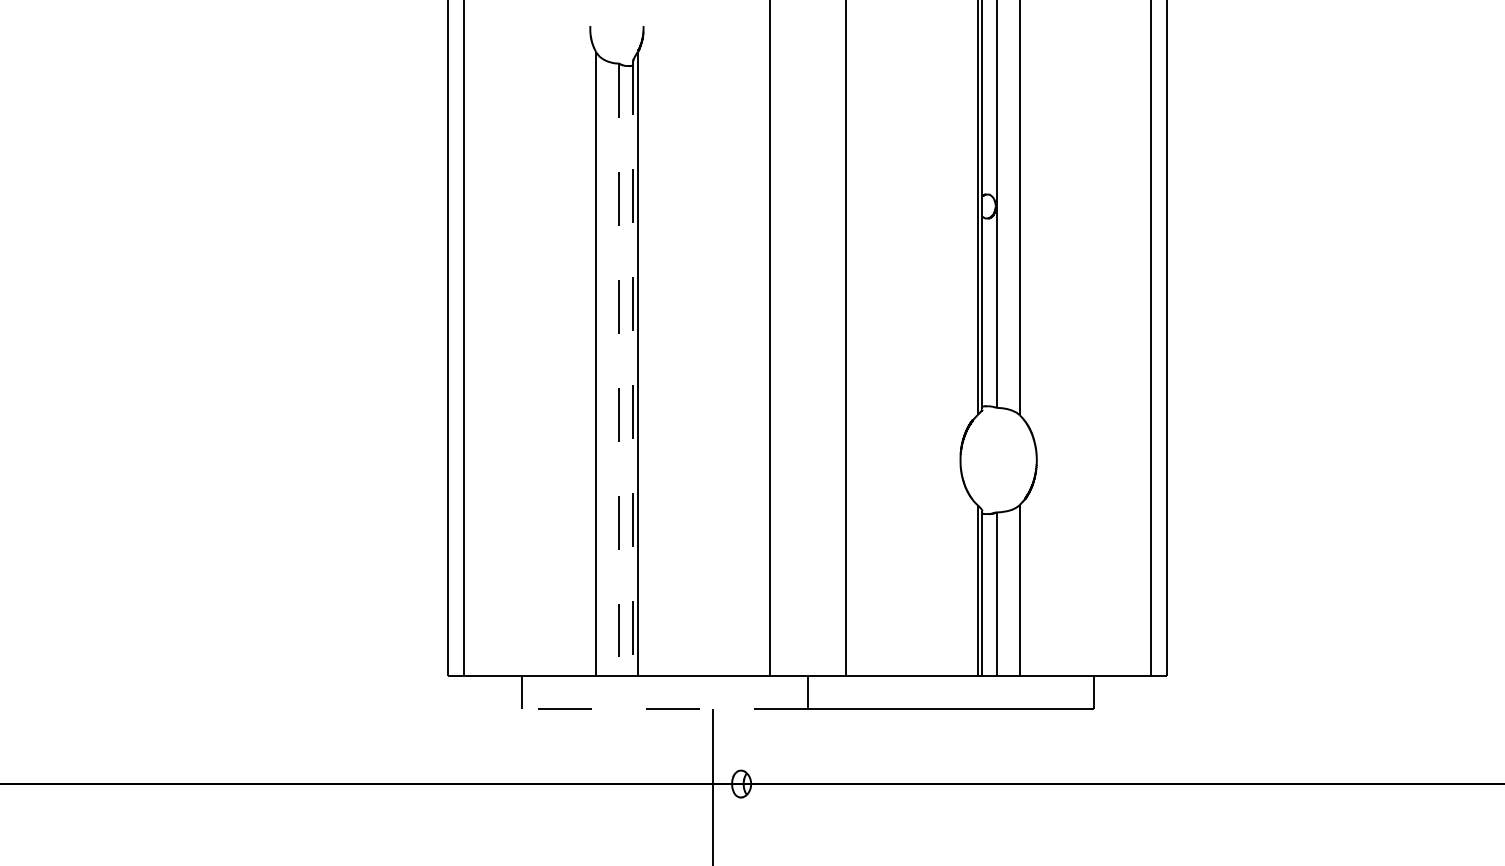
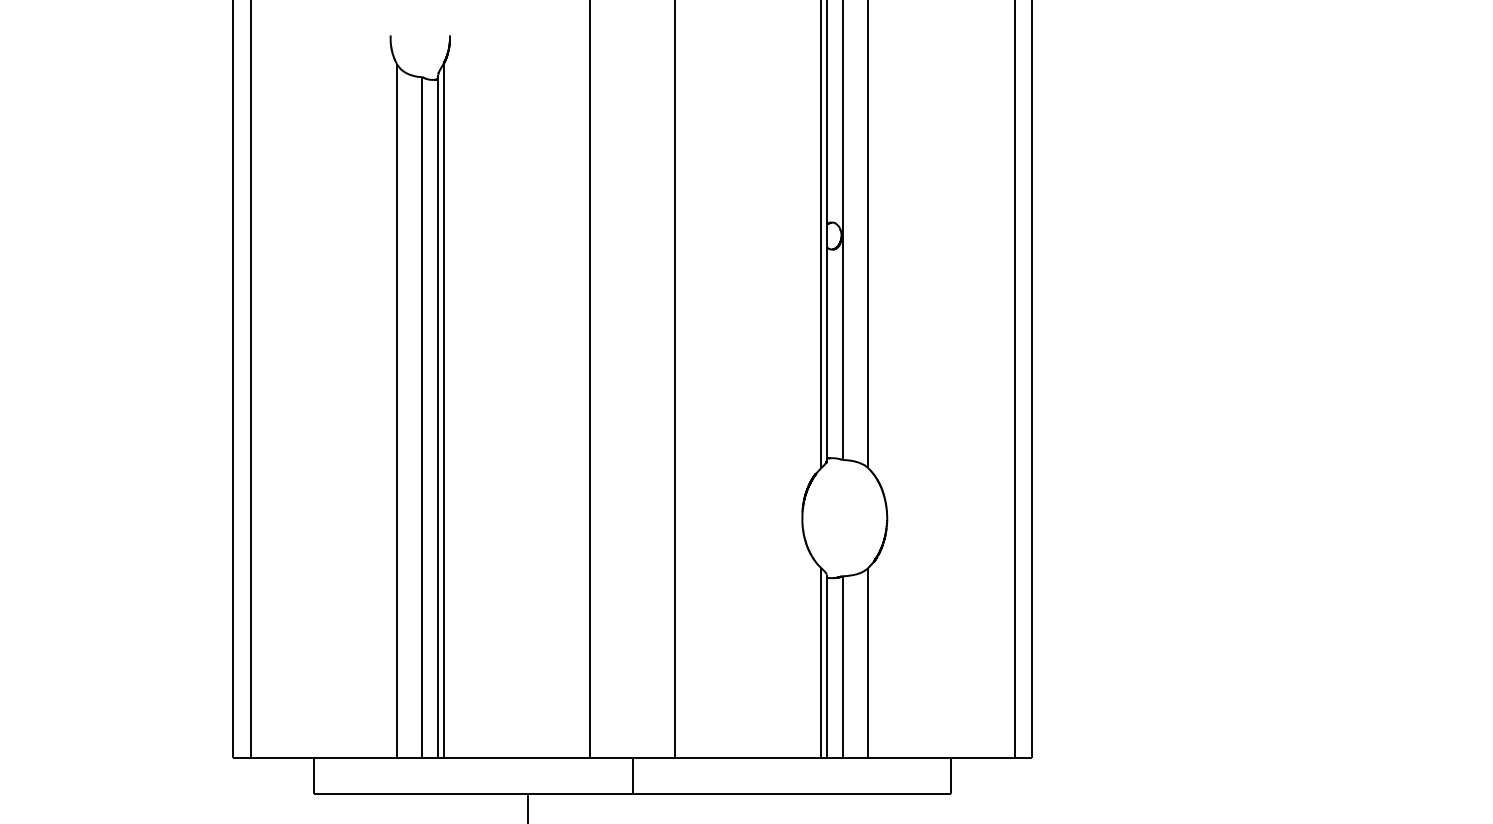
line: (633, 369) -> (438, 417), dashed -> solid
line: (618, 370) -> (422, 418), dashed -> solid
line: (664, 708) -> (473, 794), dashed -> solid

